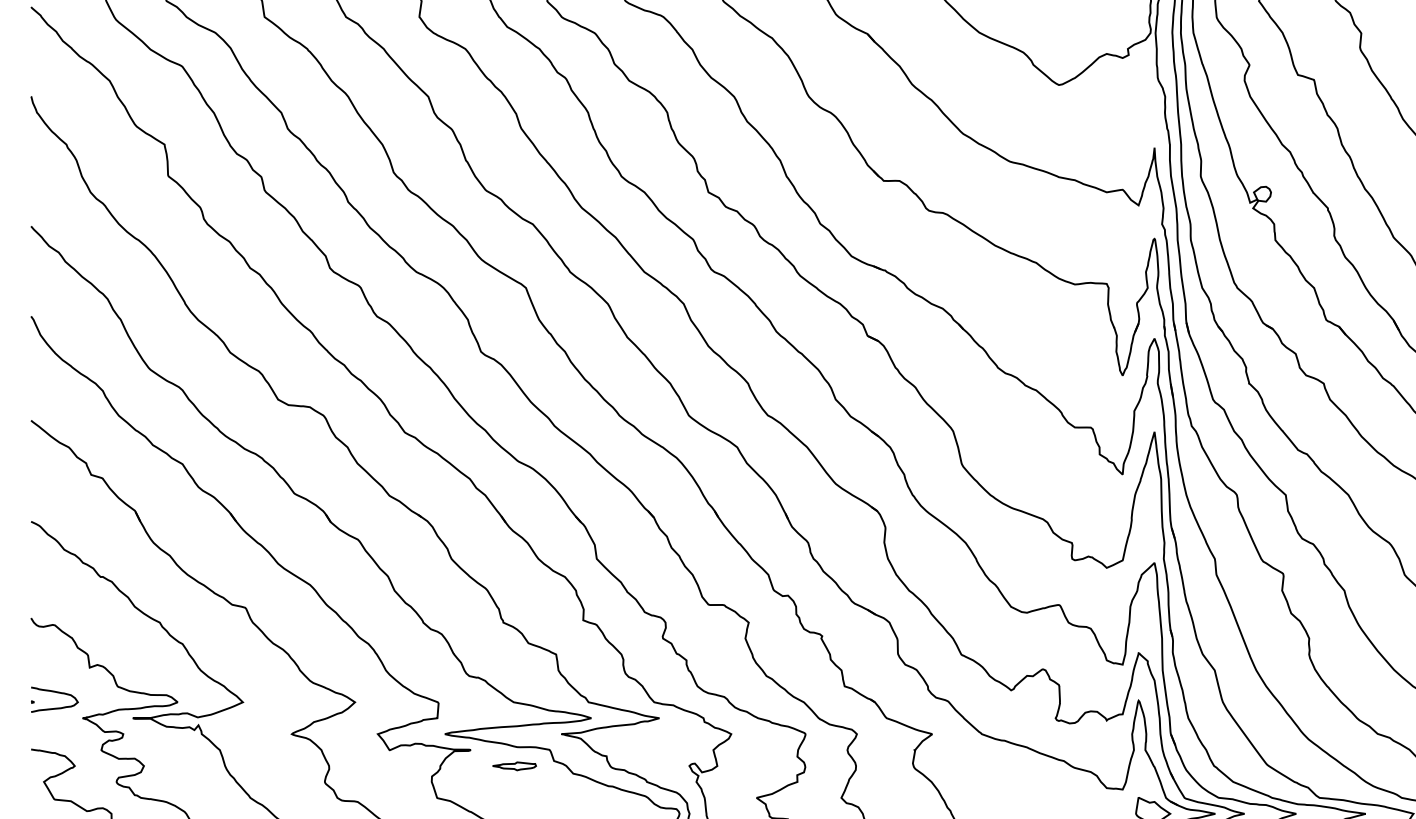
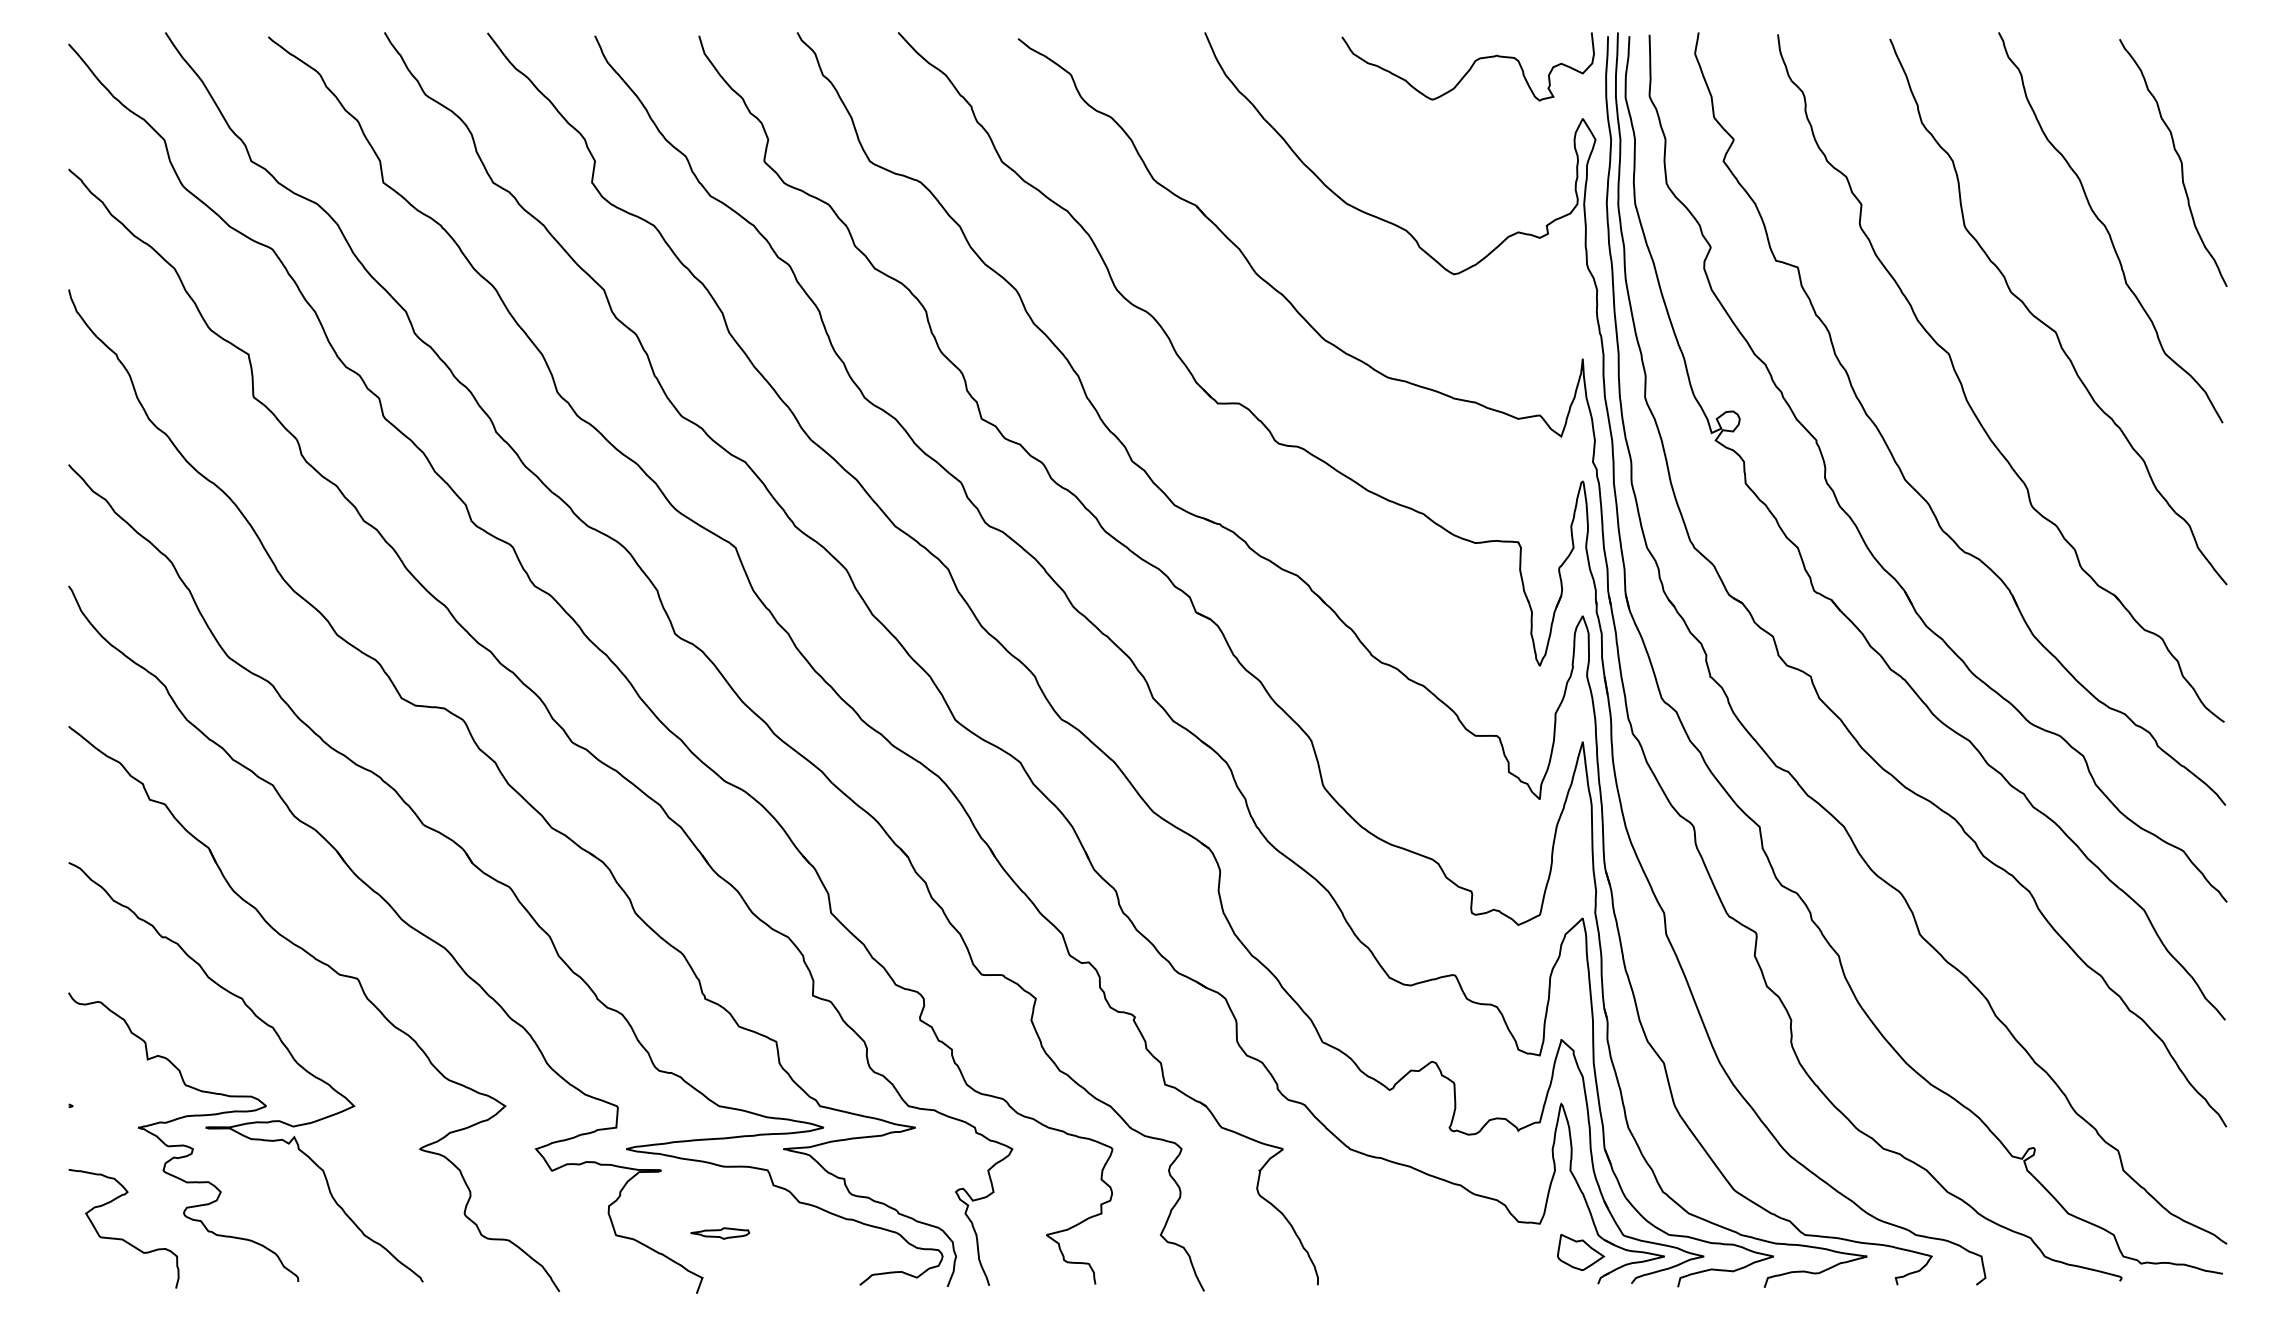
curve: (55, 692) -> (101, 1093), removed
part: (514, 766) -> (720, 1233), moved

